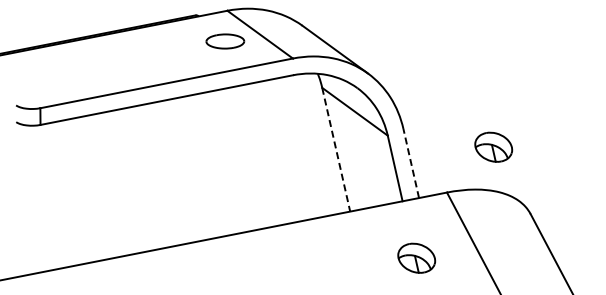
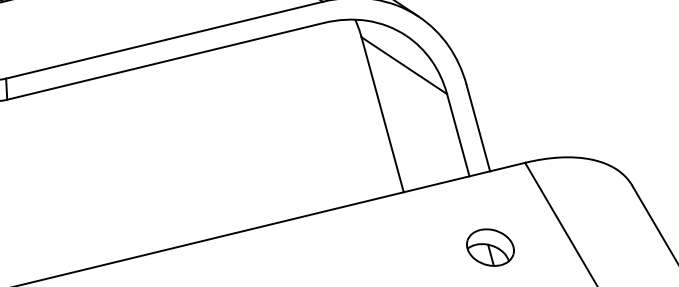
part: (493, 146) -> (581, 101), removed
line: (336, 150) -> (383, 115), dashed -> solid
line: (411, 163) -> (478, 128), dashed -> solid

